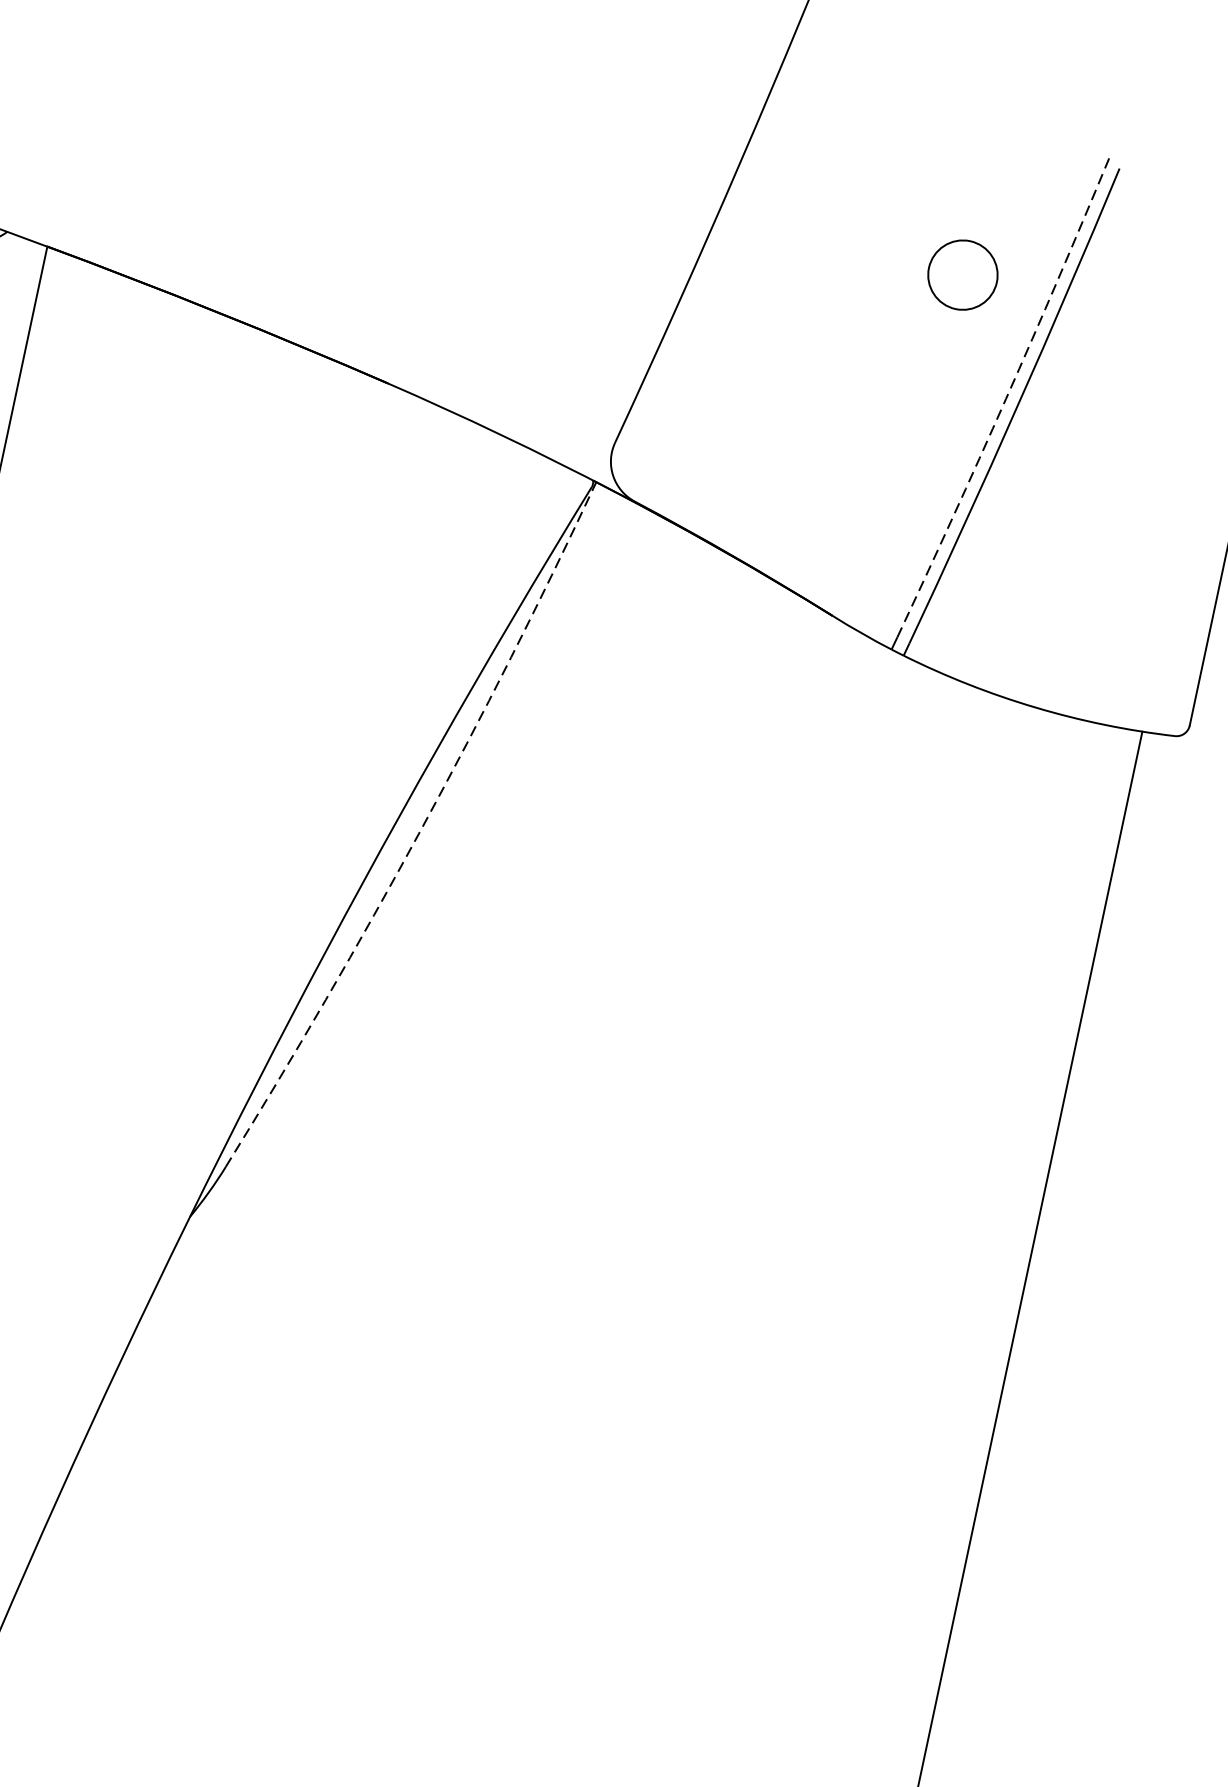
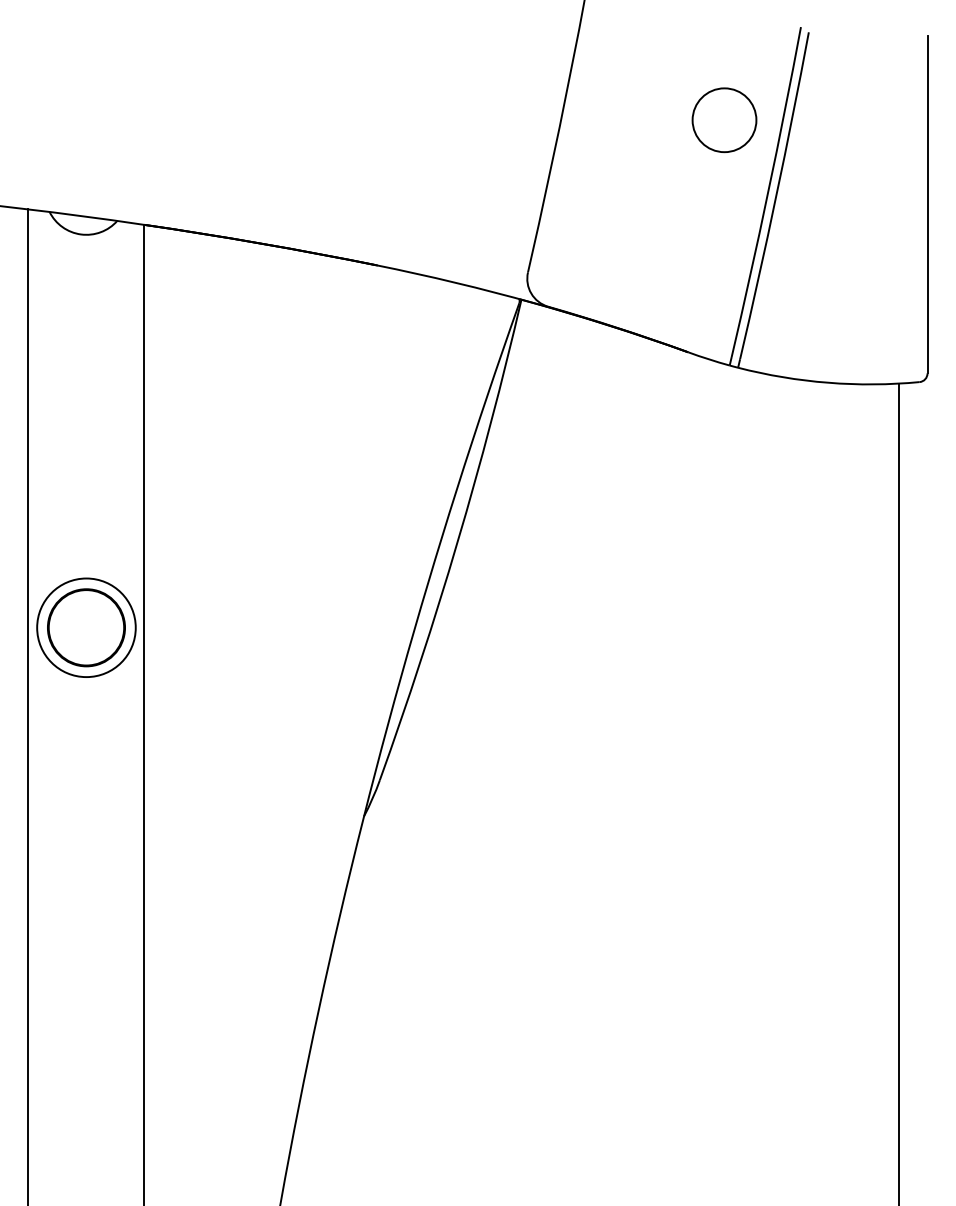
circle: (962, 275) -> (724, 120), size x1.43
arc: (1006, 399) -> (768, 192), dashed -> solid
arc: (420, 829) -> (457, 541), dashed -> solid

